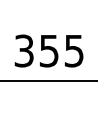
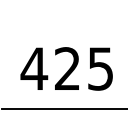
text: (35, 50) -> (49, 68), 355 -> 425

